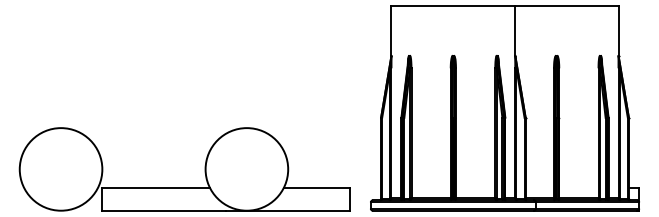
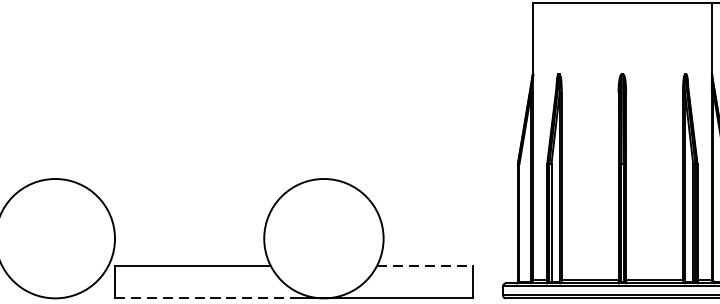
line: (317, 187) -> (425, 264), solid -> dashed
line: (164, 210) -> (204, 298), solid -> dashed

